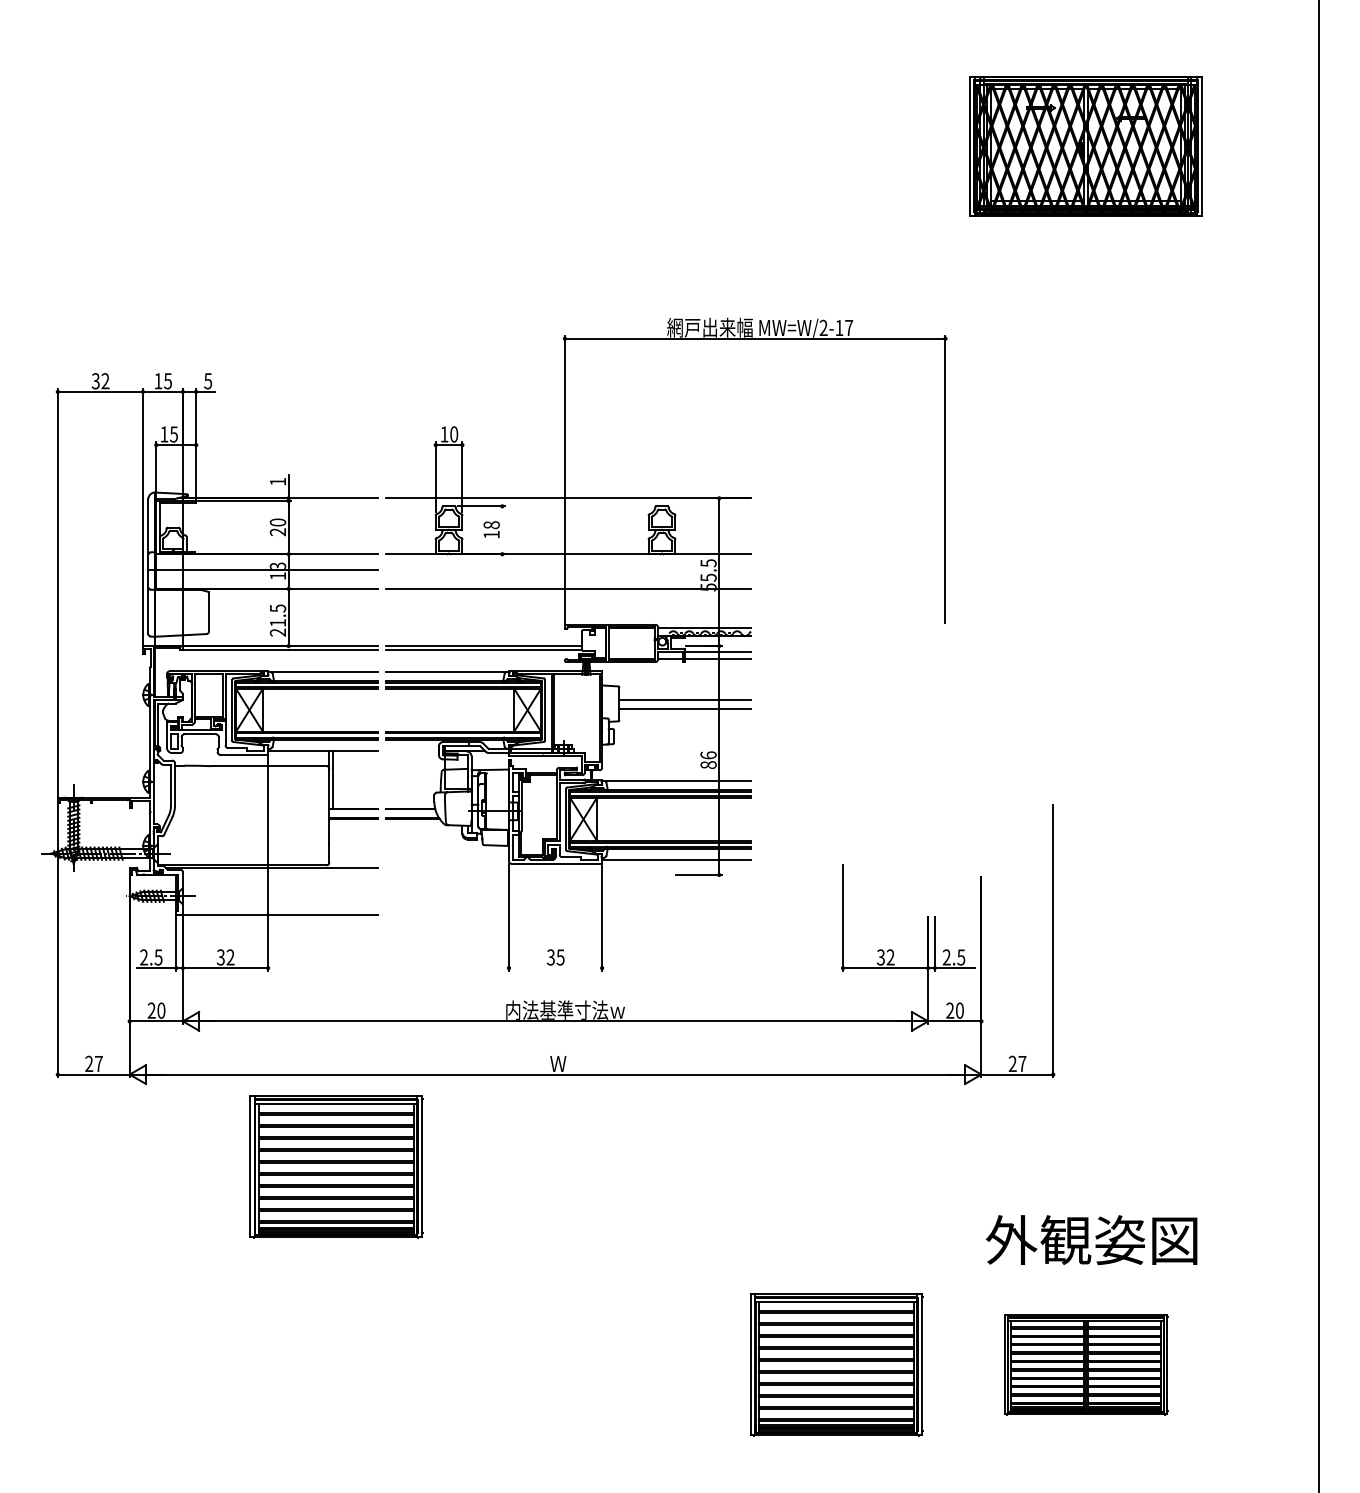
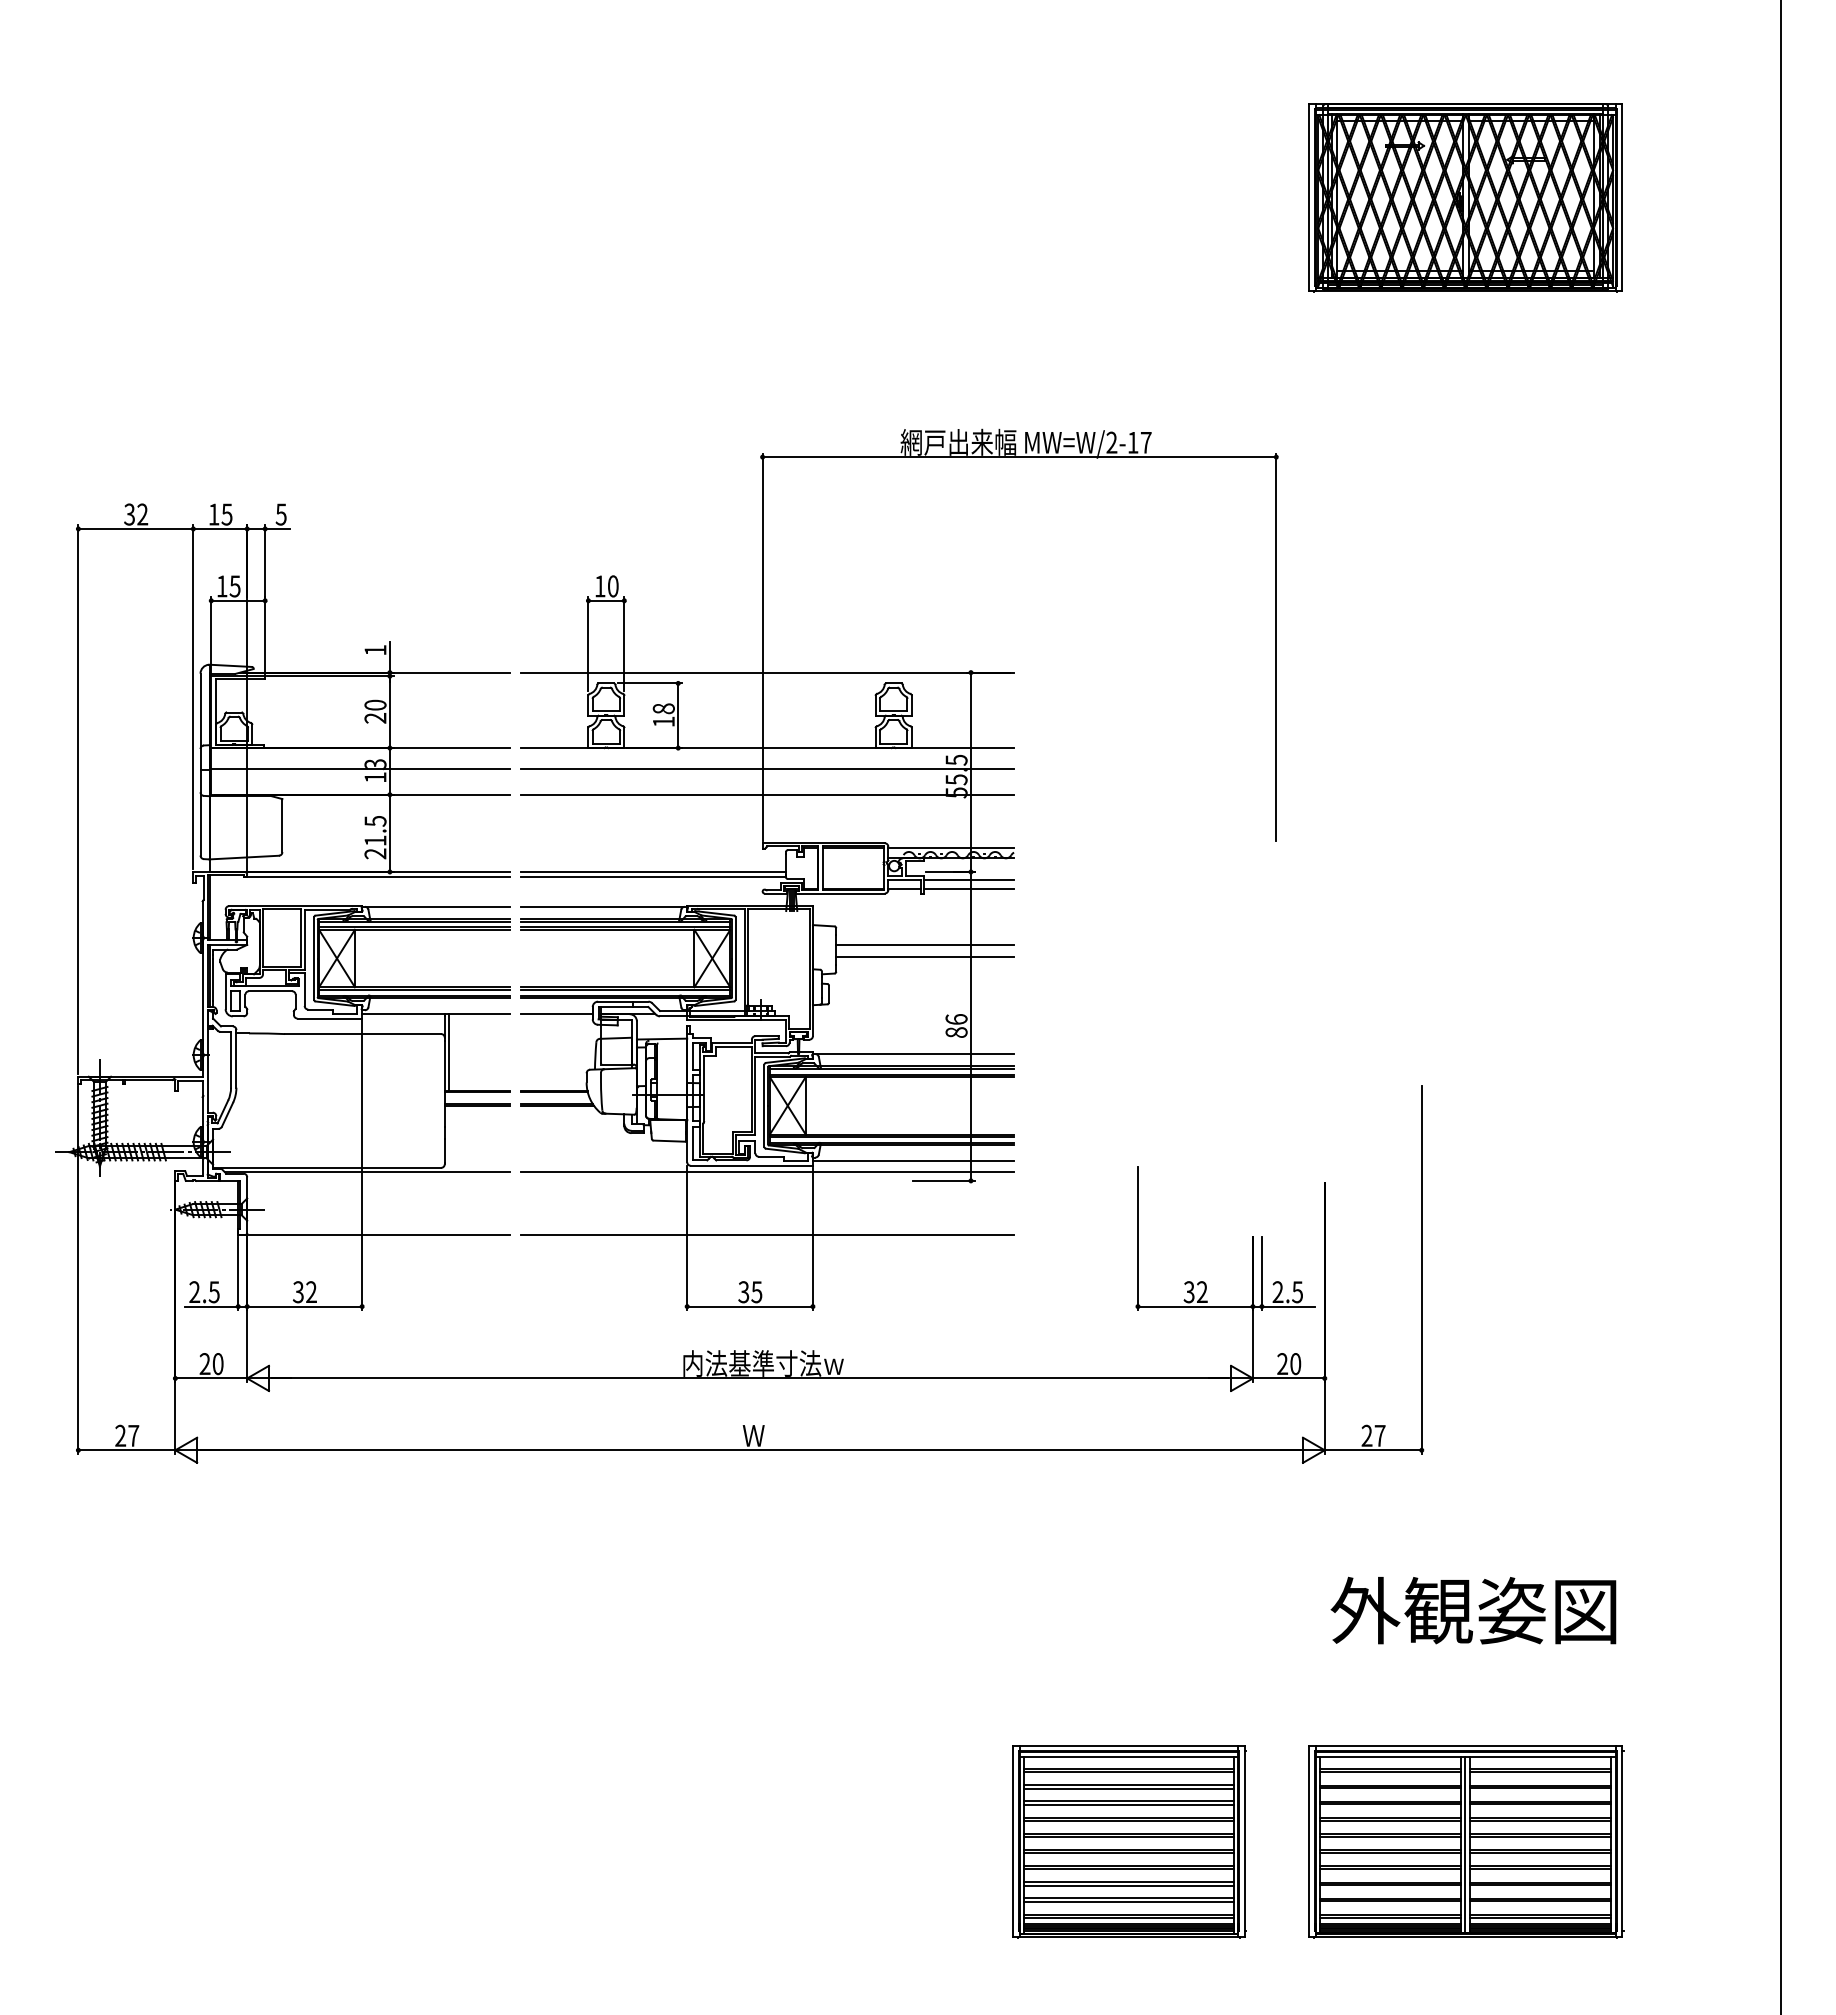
line: (502, 530) -> (678, 715), added
line: (568, 569) -> (767, 768), added
line: (412, 750) -> (556, 1013), added
line: (568, 868) -> (767, 1171), added
line: (568, 914) -> (767, 1234), added
line: (555, 968) -> (749, 1306), added
part: (336, 1166) -> (454, 1574), removed
text: (1091, 1240) -> (1473, 1610), moved
part: (1086, 1364) -> (1466, 1841), size x1.43

